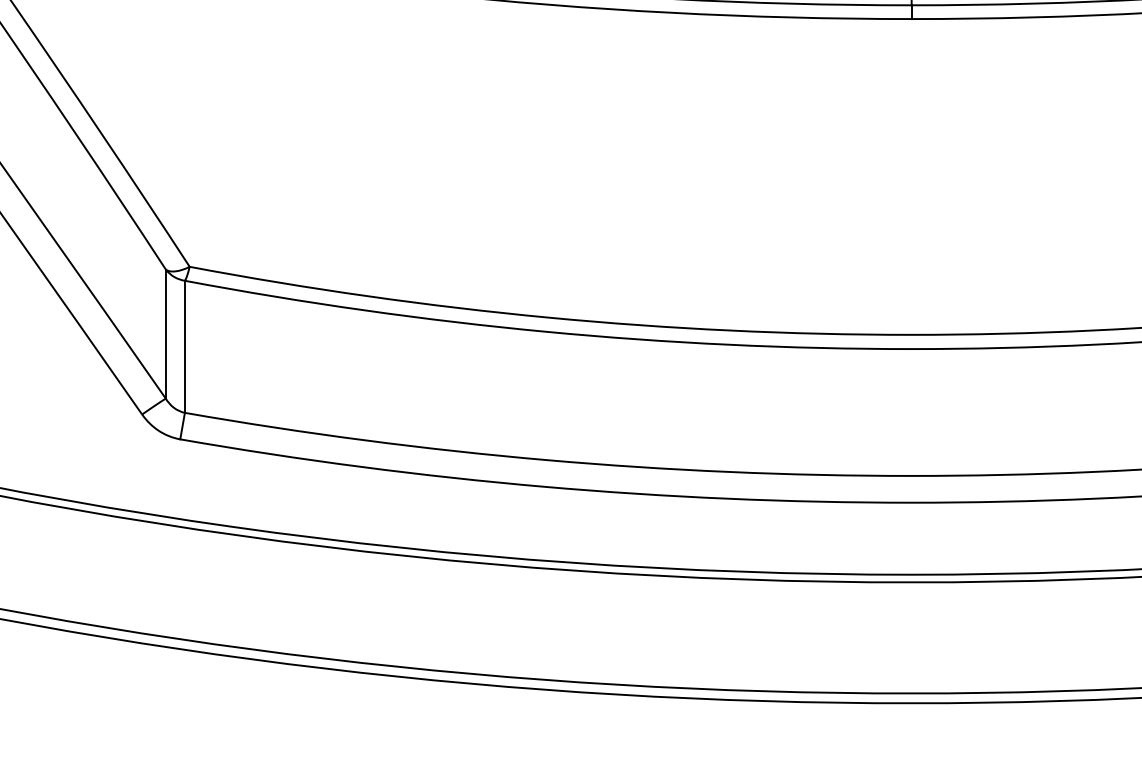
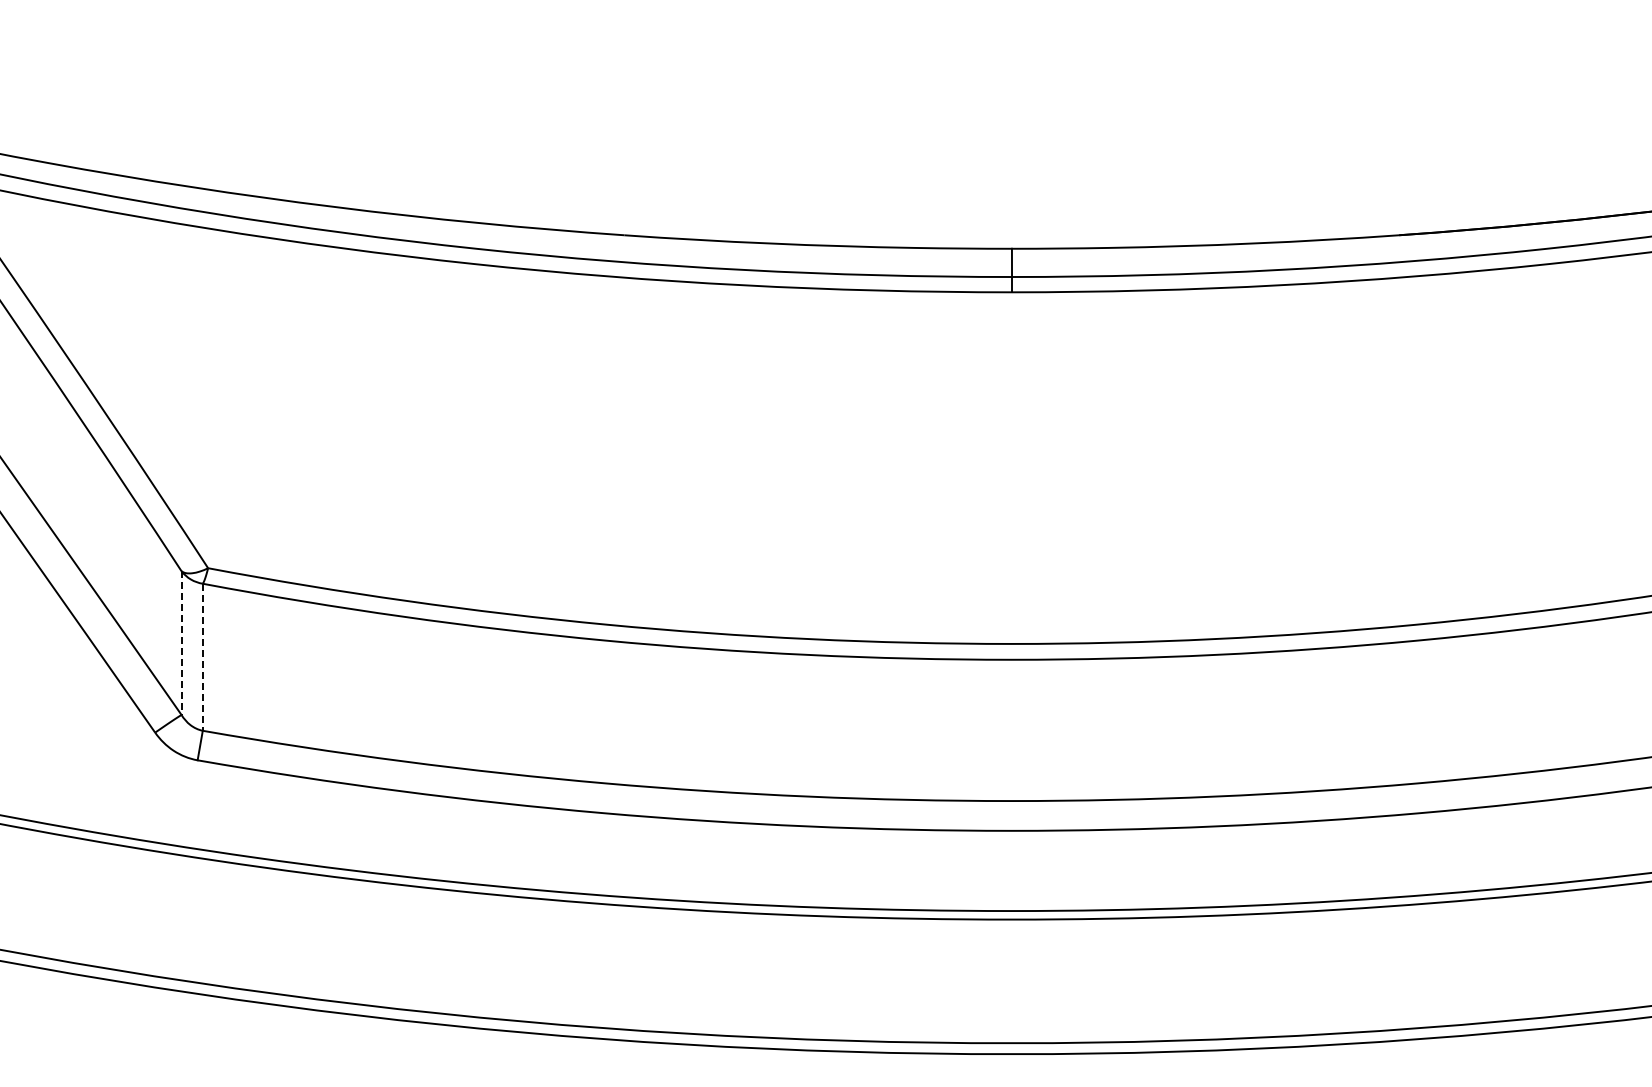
line: (165, 334) -> (181, 643), solid -> dashed
line: (184, 347) -> (202, 657), solid -> dashed

